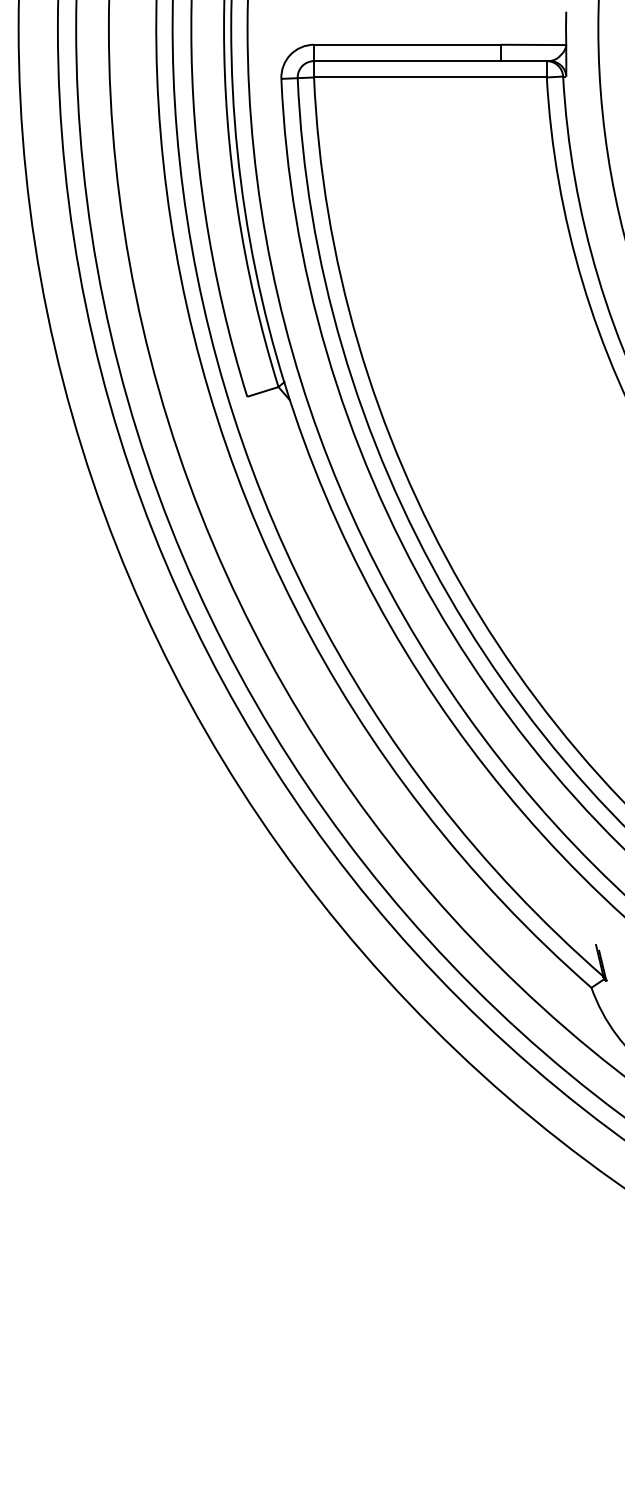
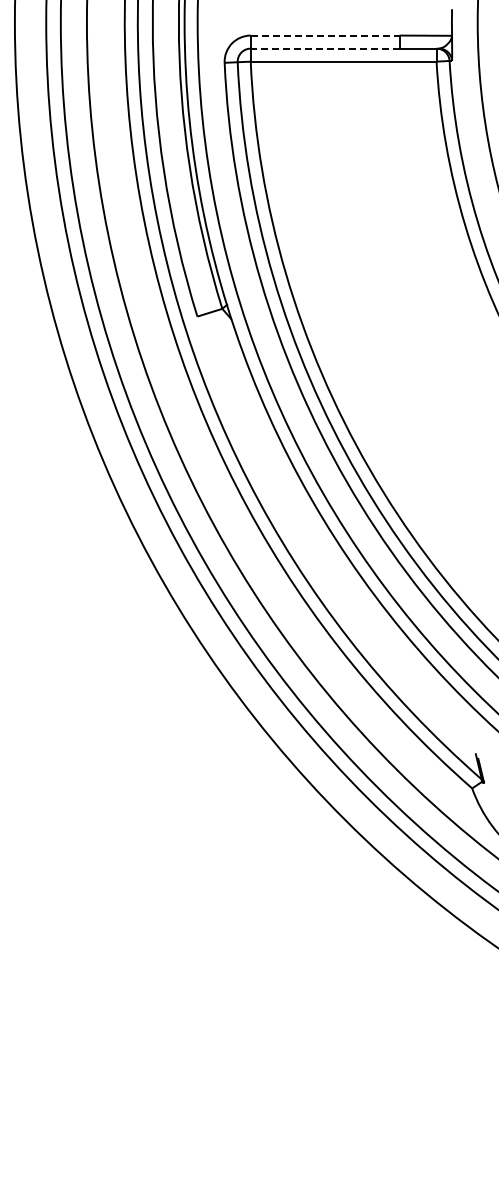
line: (407, 44) -> (325, 35), solid -> dashed
line: (407, 60) -> (325, 48), solid -> dashed

